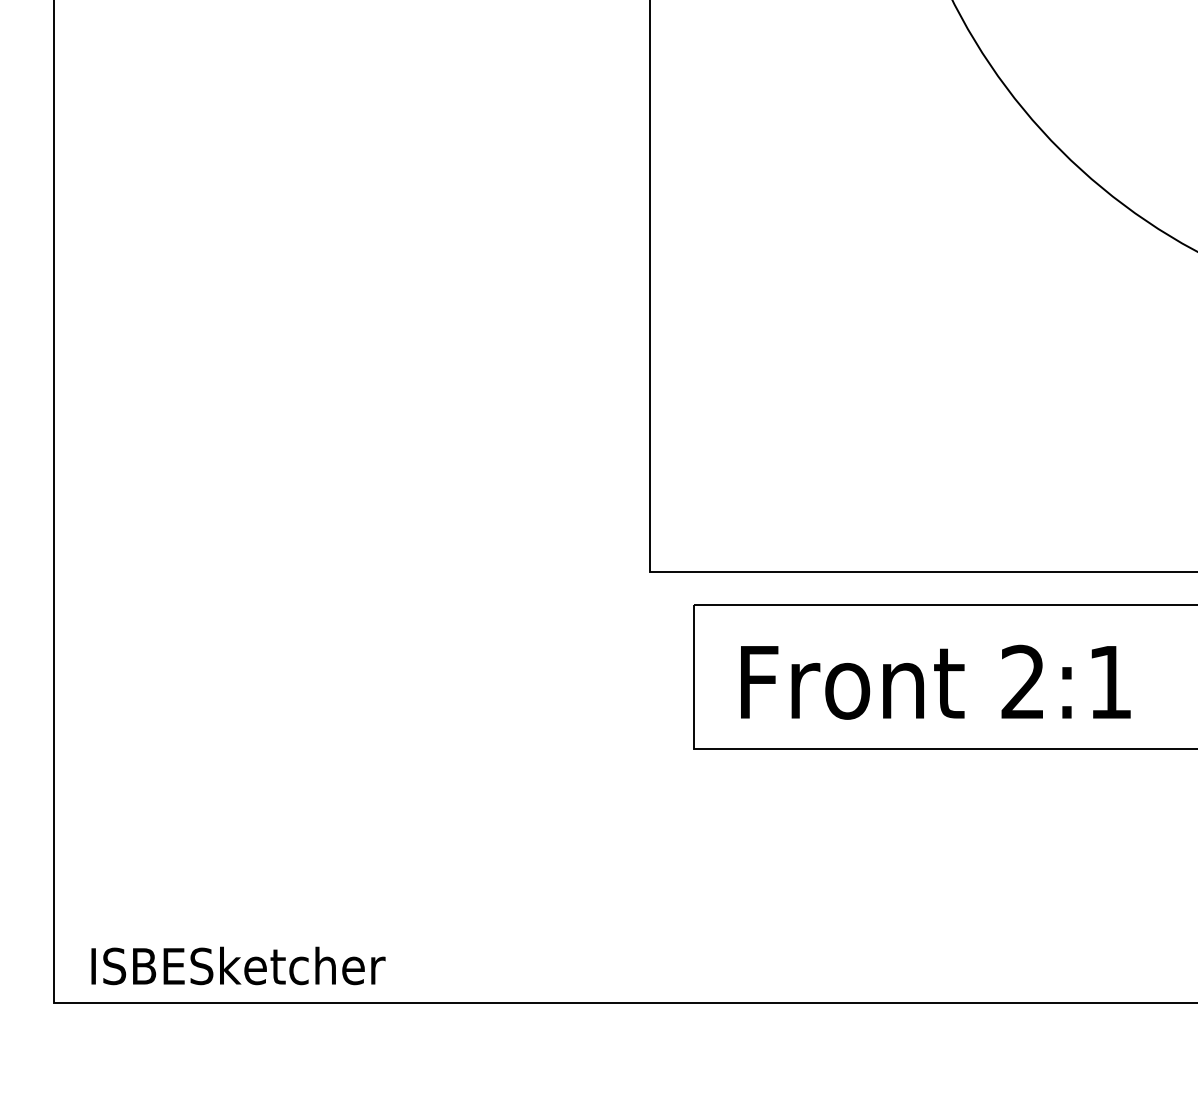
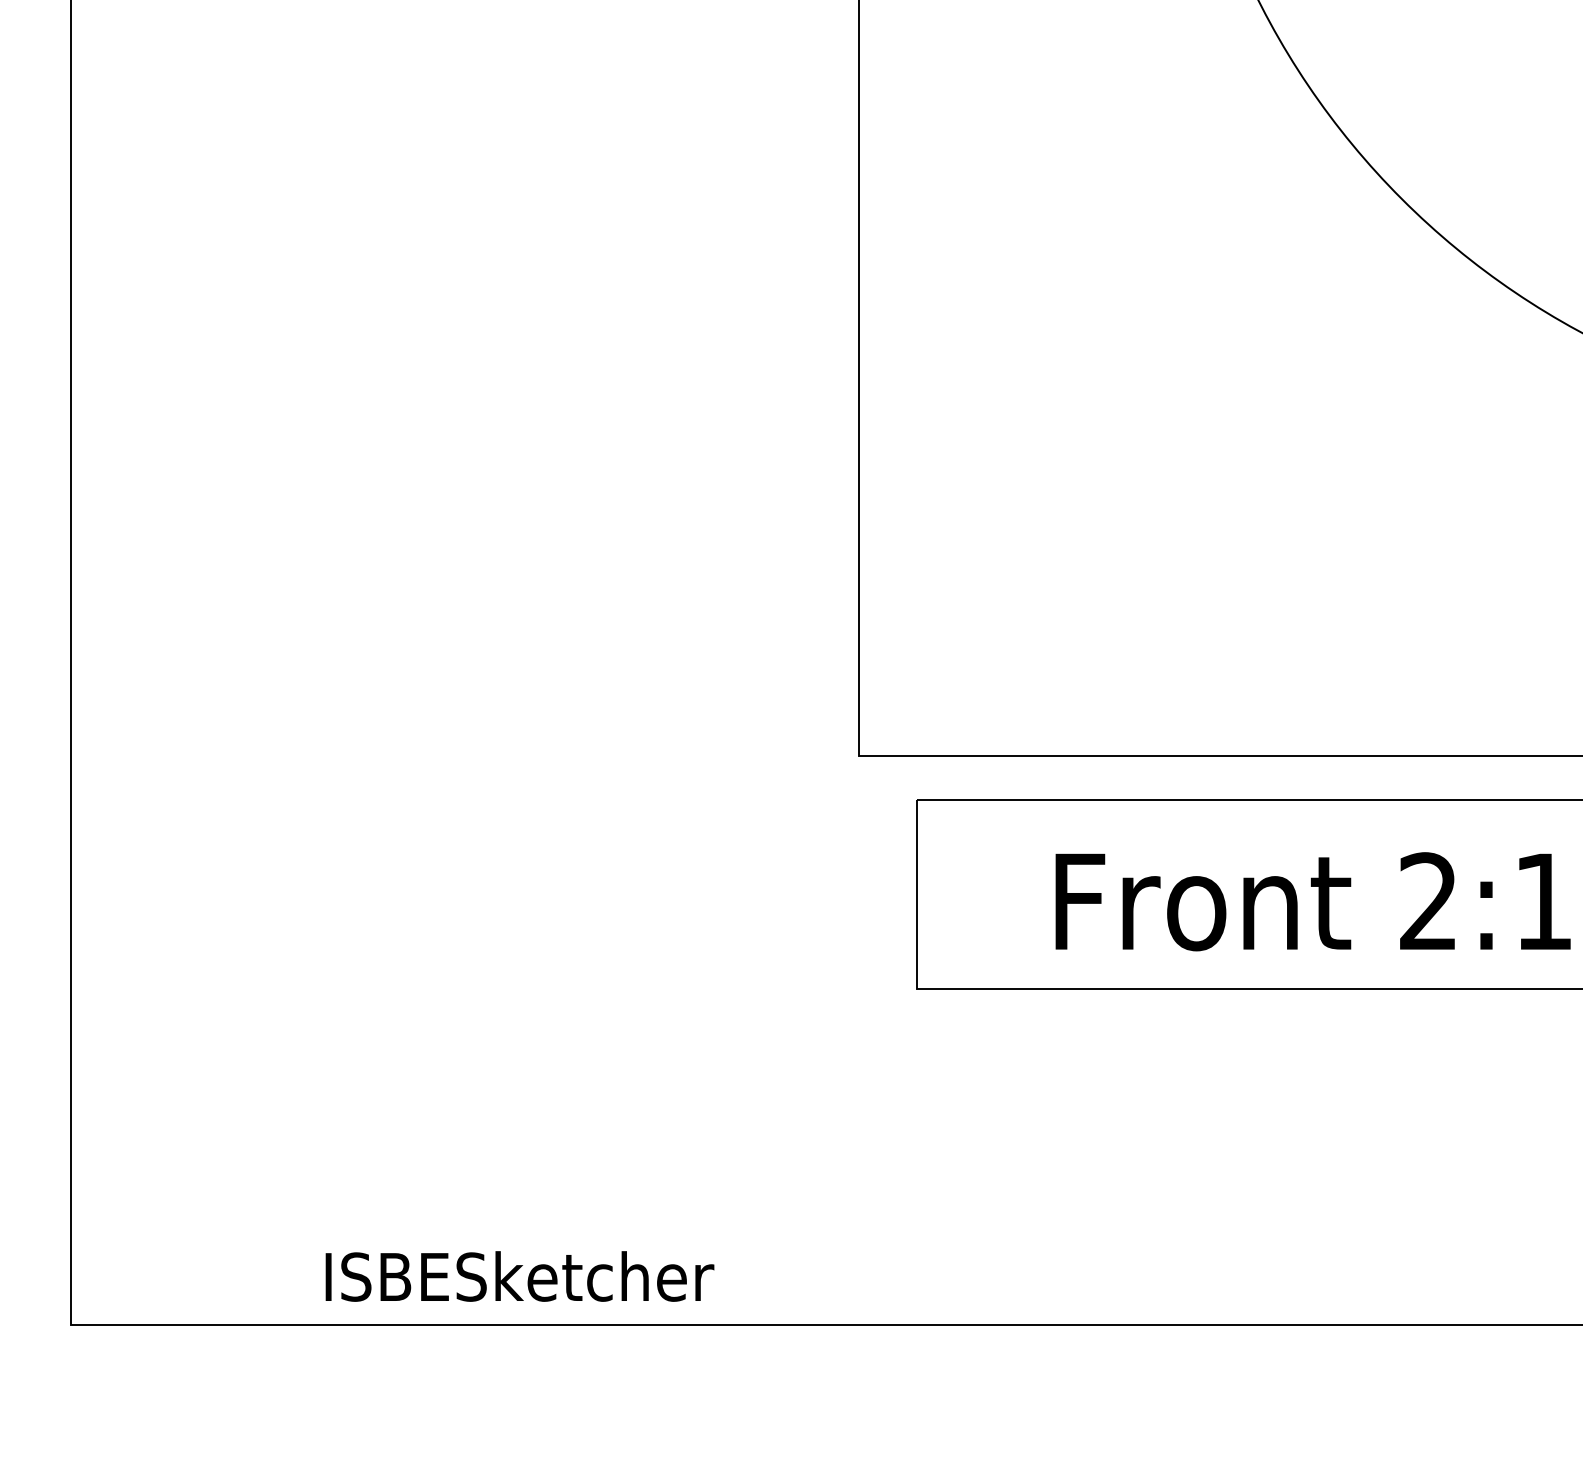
text: (935, 681) -> (1312, 900), moved
text: (238, 965) -> (519, 1275), moved

